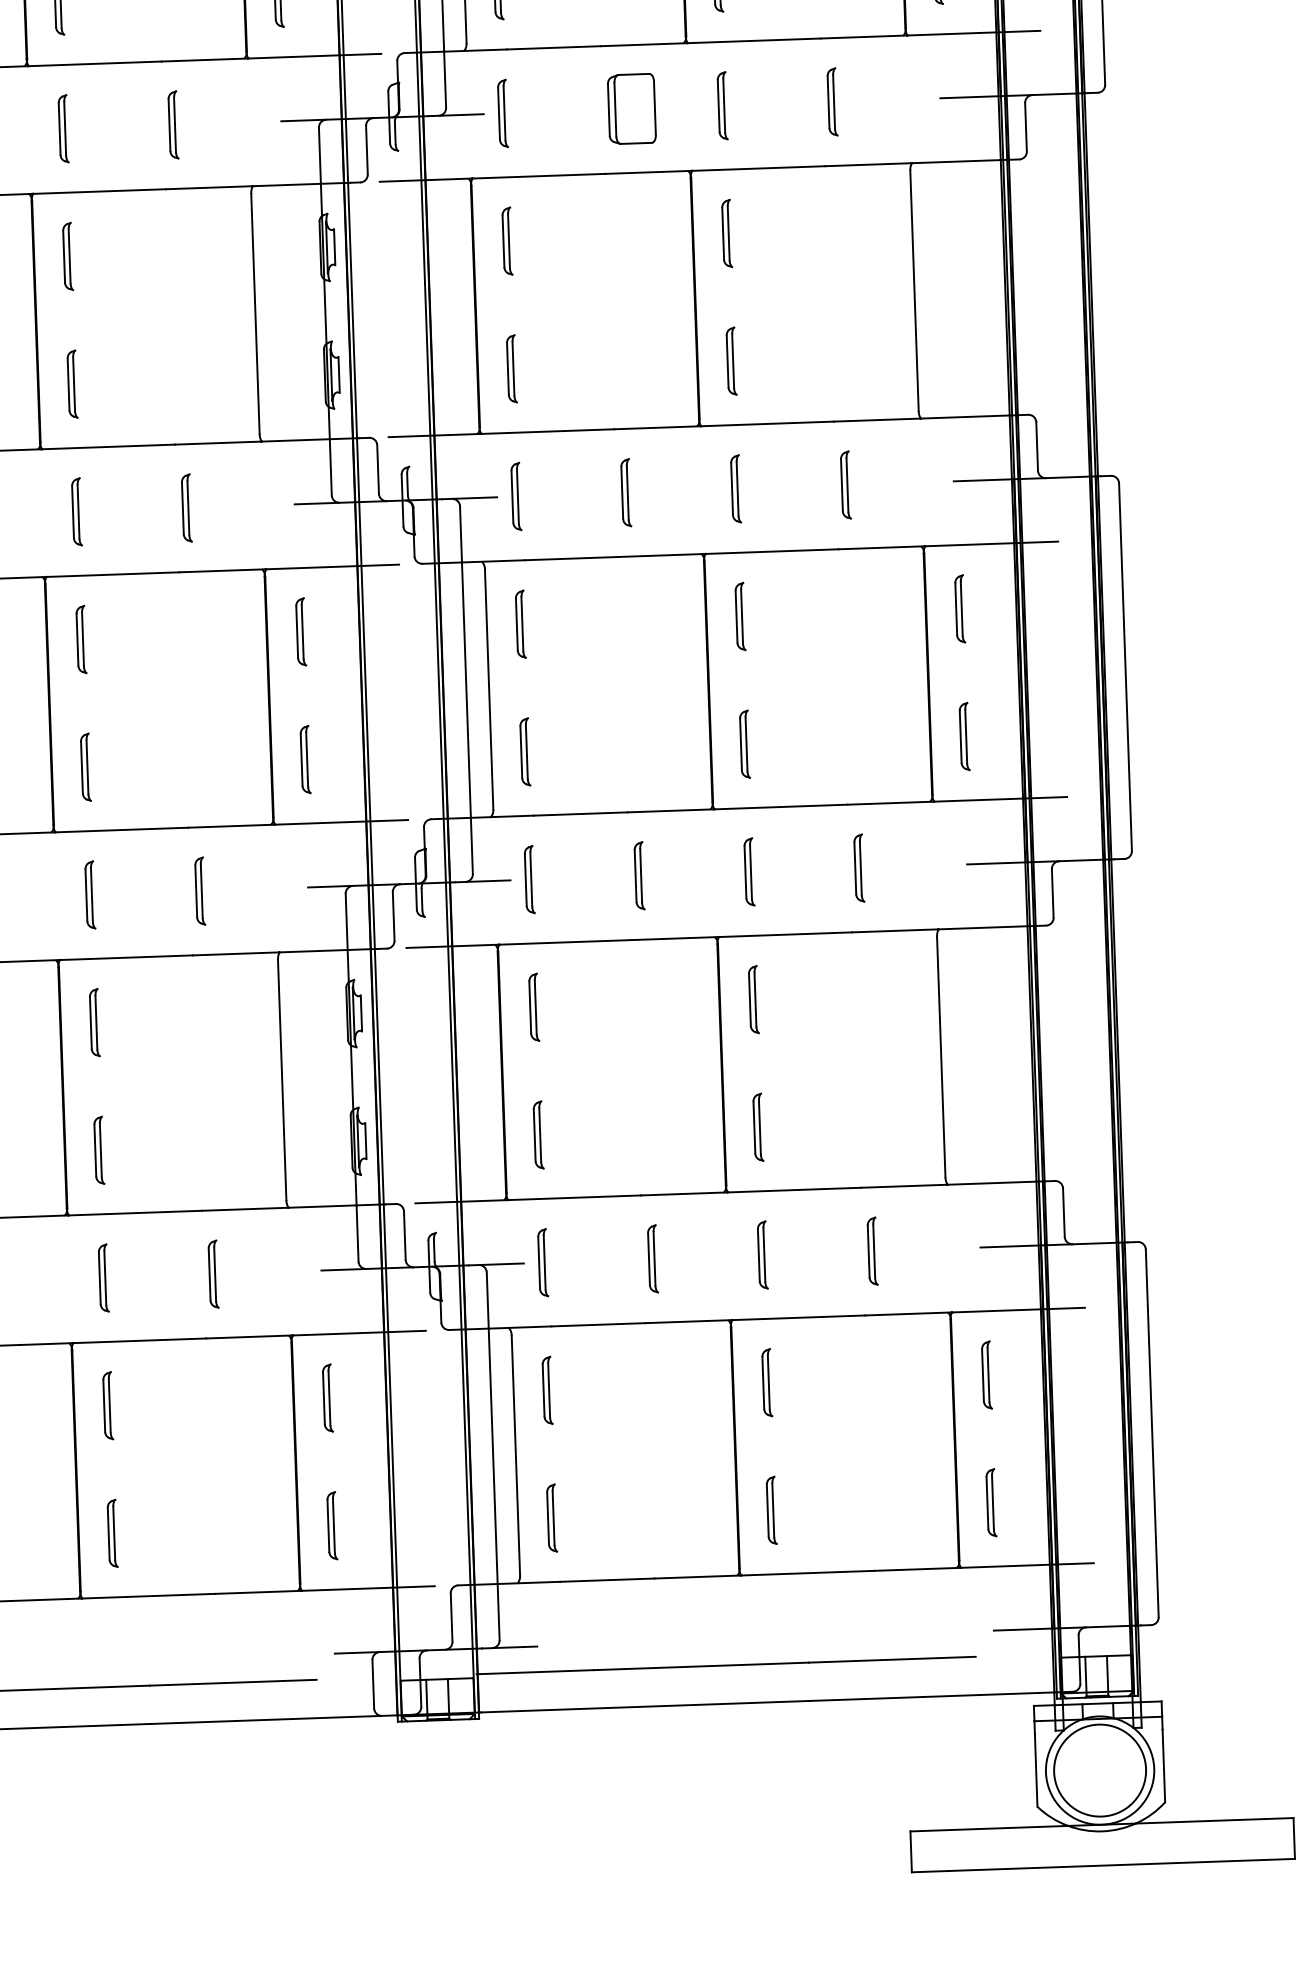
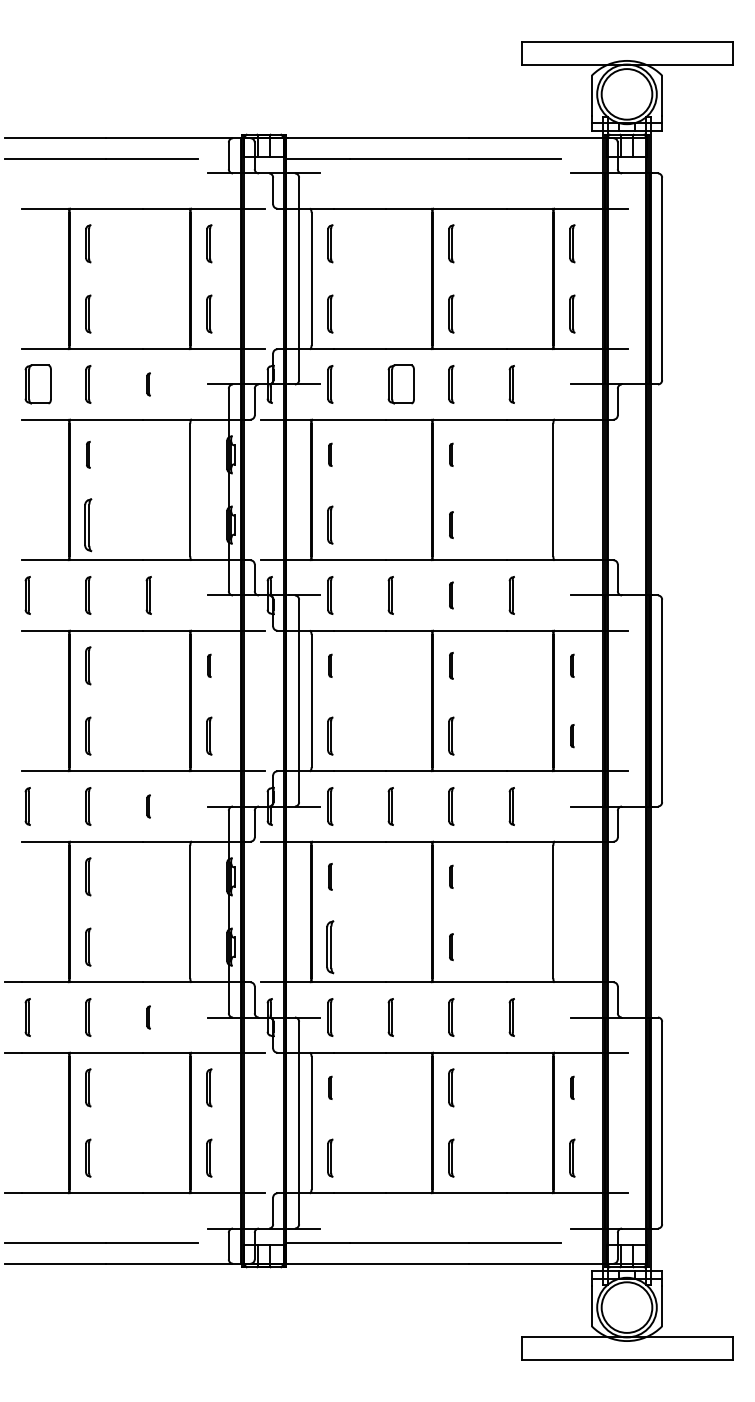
part: (172, 125) -> (148, 384), size x0.6
part: (727, 233) -> (451, 454), size x0.6
part: (507, 240) -> (330, 454), size x0.6
part: (68, 256) -> (88, 454), size x0.7
part: (731, 360) -> (451, 524), size x0.7
part: (72, 383) -> (88, 524), size x1.4
part: (736, 488) -> (451, 595), size x0.7
part: (960, 608) -> (572, 665), size x0.6
part: (740, 616) -> (451, 665), size x0.7
part: (521, 623) -> (330, 665), size x0.6
part: (301, 631) -> (209, 665), size x0.6
part: (964, 735) -> (572, 735), size x0.6
part: (199, 891) -> (148, 806), size x0.6
part: (754, 999) -> (451, 876), size x0.6
part: (534, 1006) -> (330, 876), size x0.7
part: (758, 1126) -> (451, 946), size x0.7
part: (538, 1133) -> (330, 946), size x1.4
part: (213, 1274) -> (148, 1017), size x0.6
part: (987, 1374) -> (572, 1087), size x0.6
part: (547, 1389) -> (330, 1087), size x0.6

